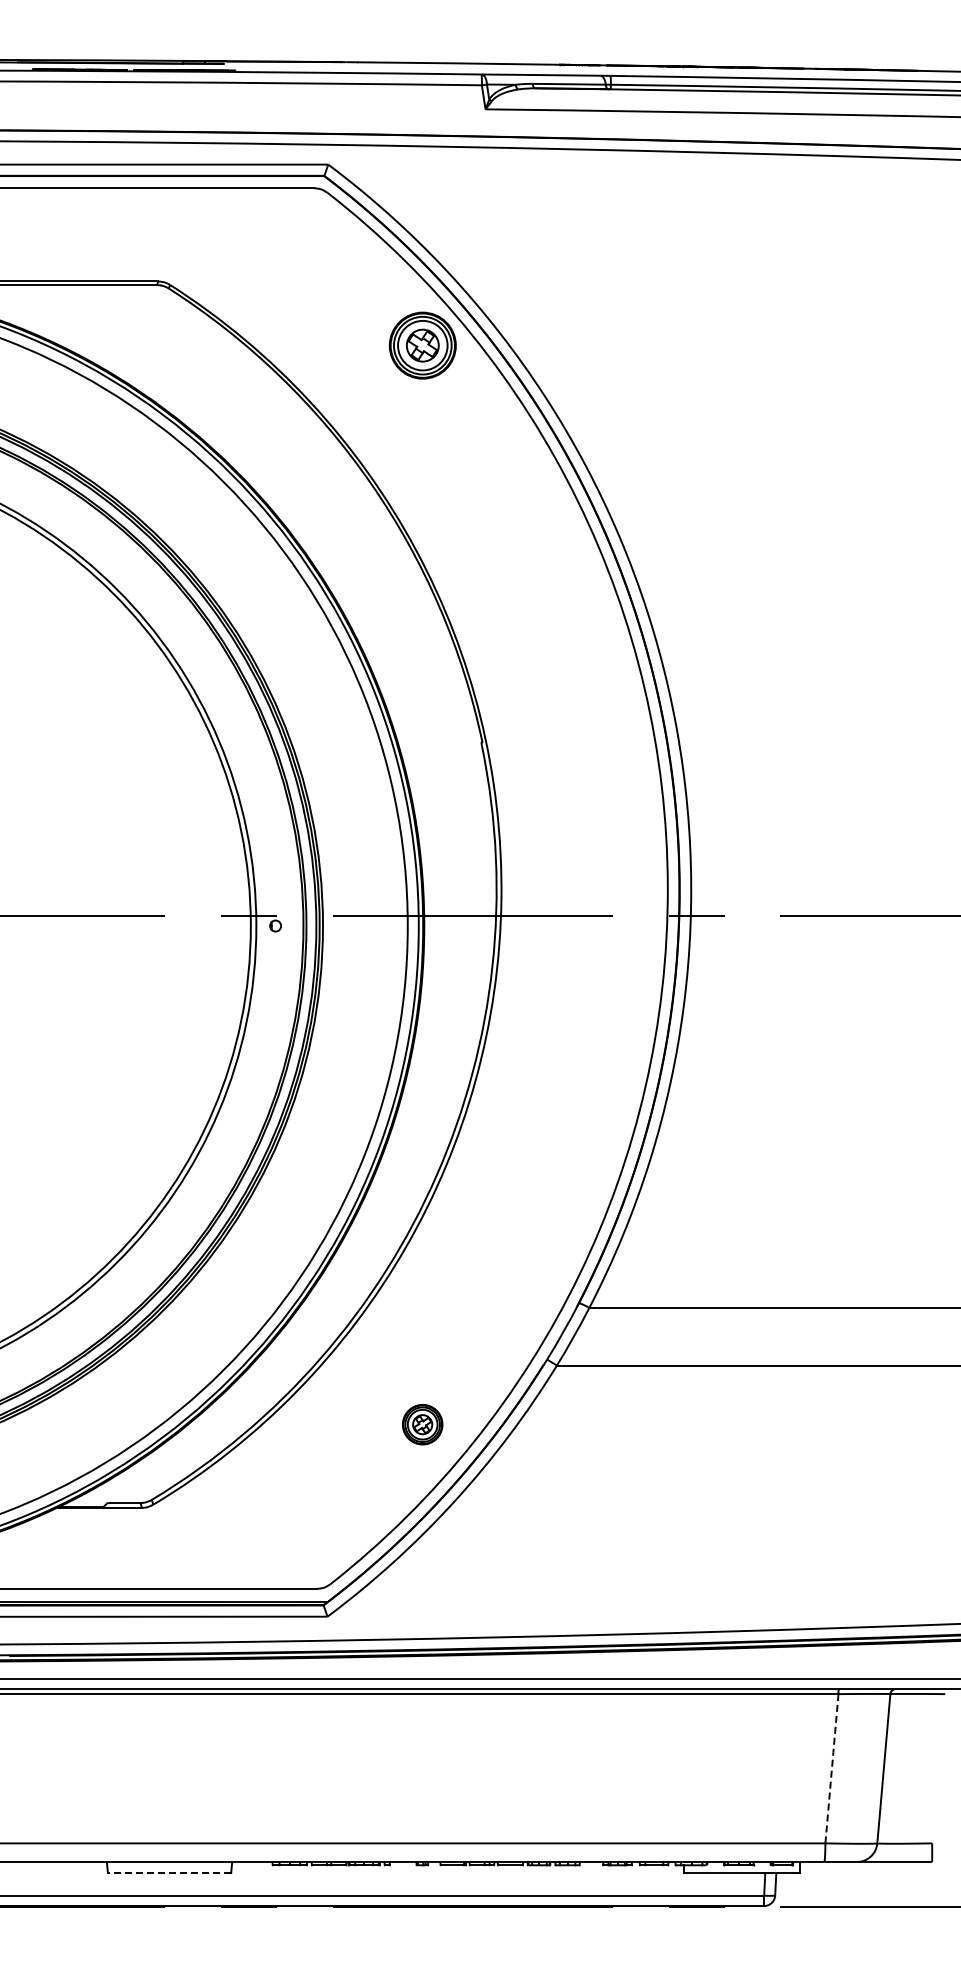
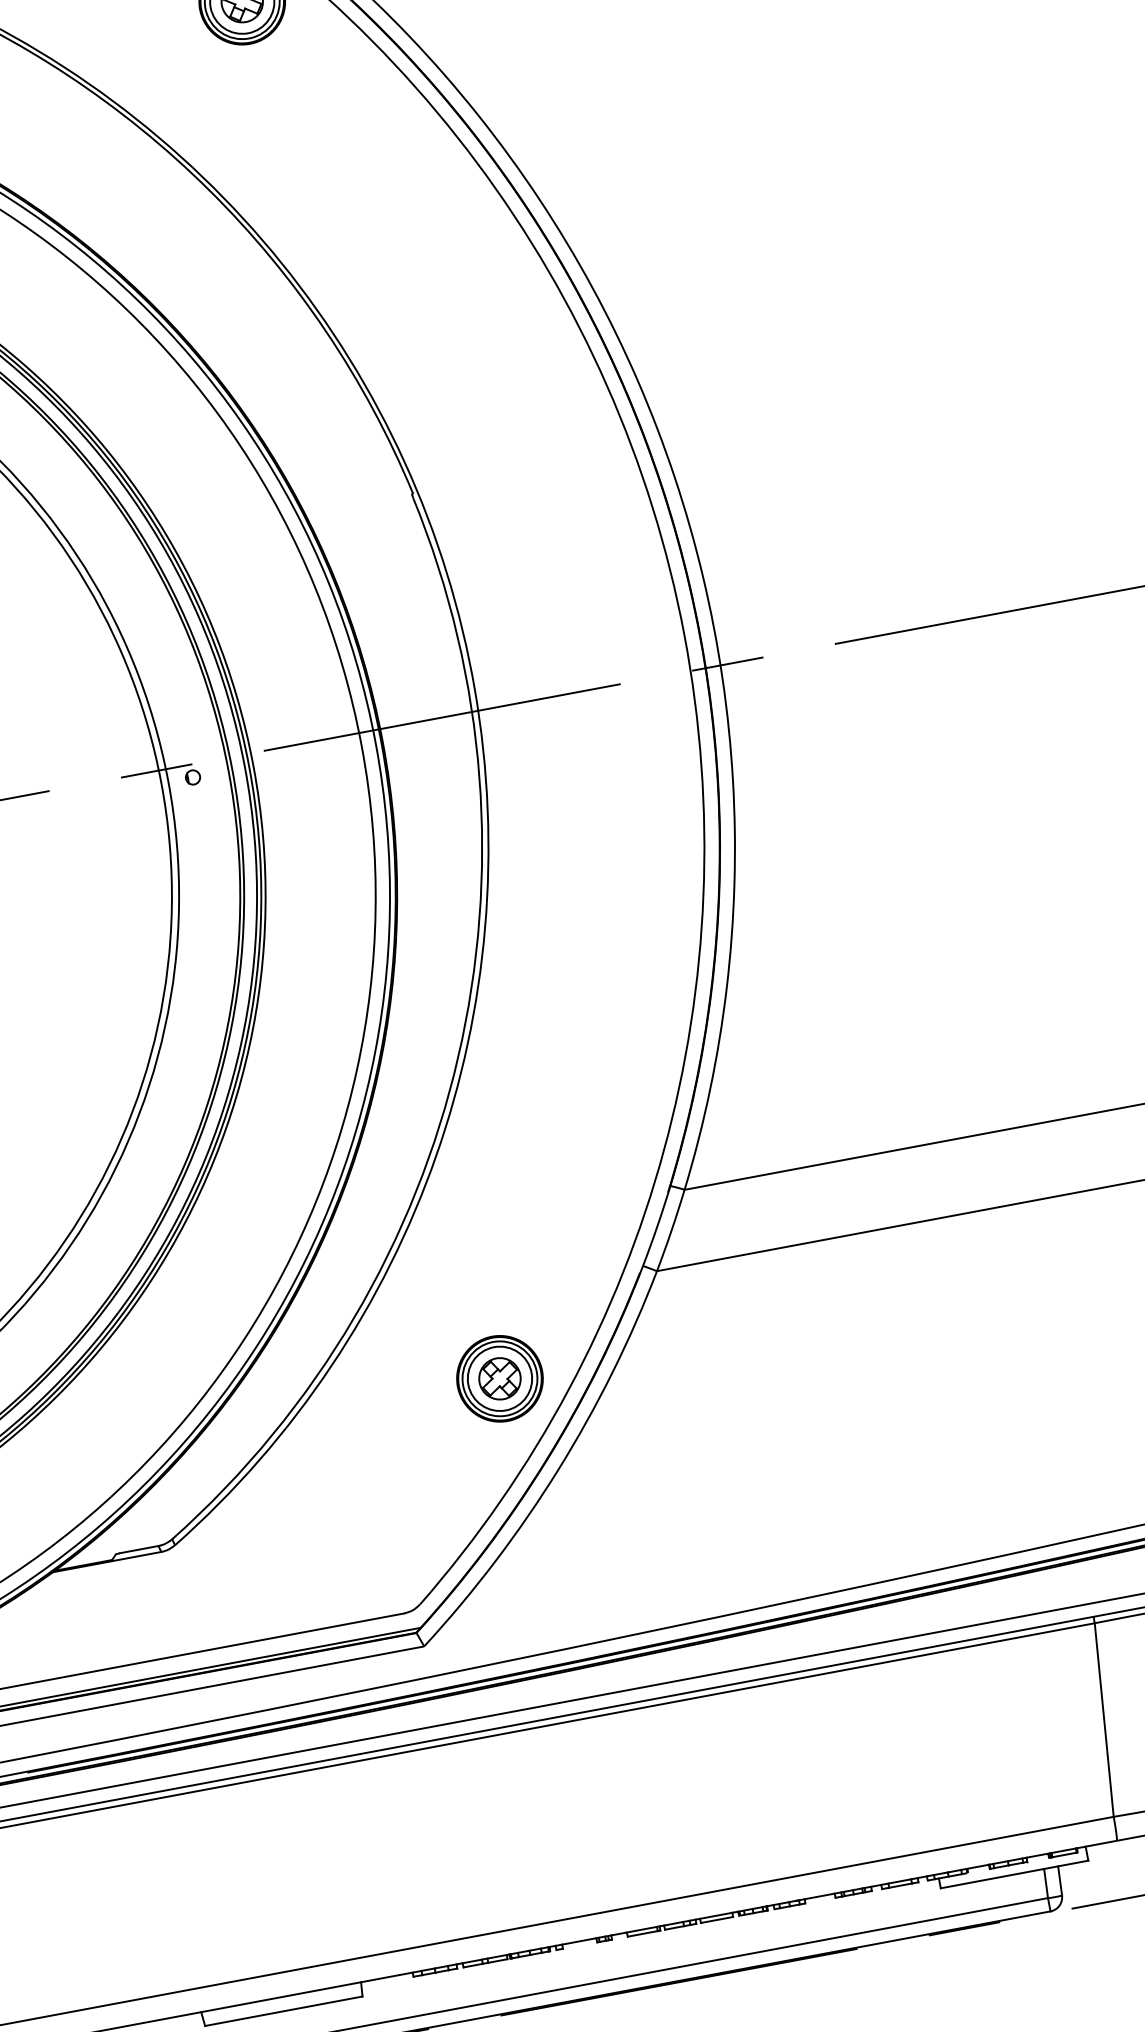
part: (422, 1424) -> (499, 1378), size x1.67
line: (831, 1768) -> (1103, 1719), dashed -> solid
line: (169, 1872) -> (283, 2010), dashed -> solid

